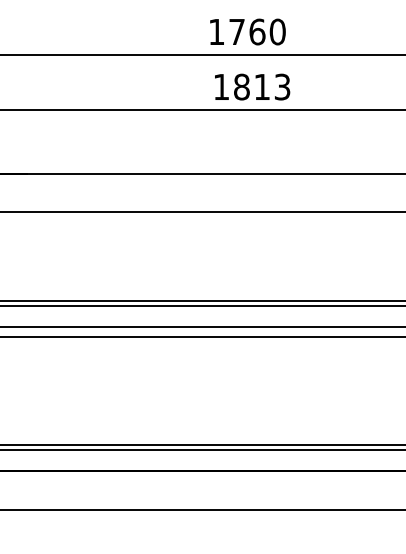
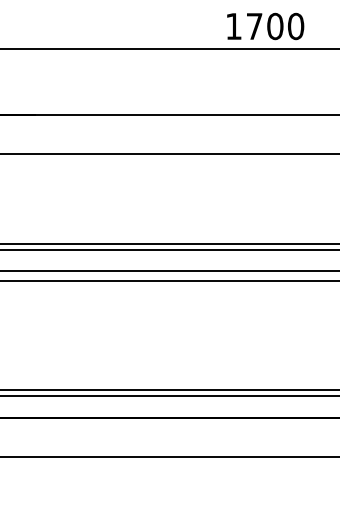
text: (262, 86) -> (275, 25), 1813 -> 1700

